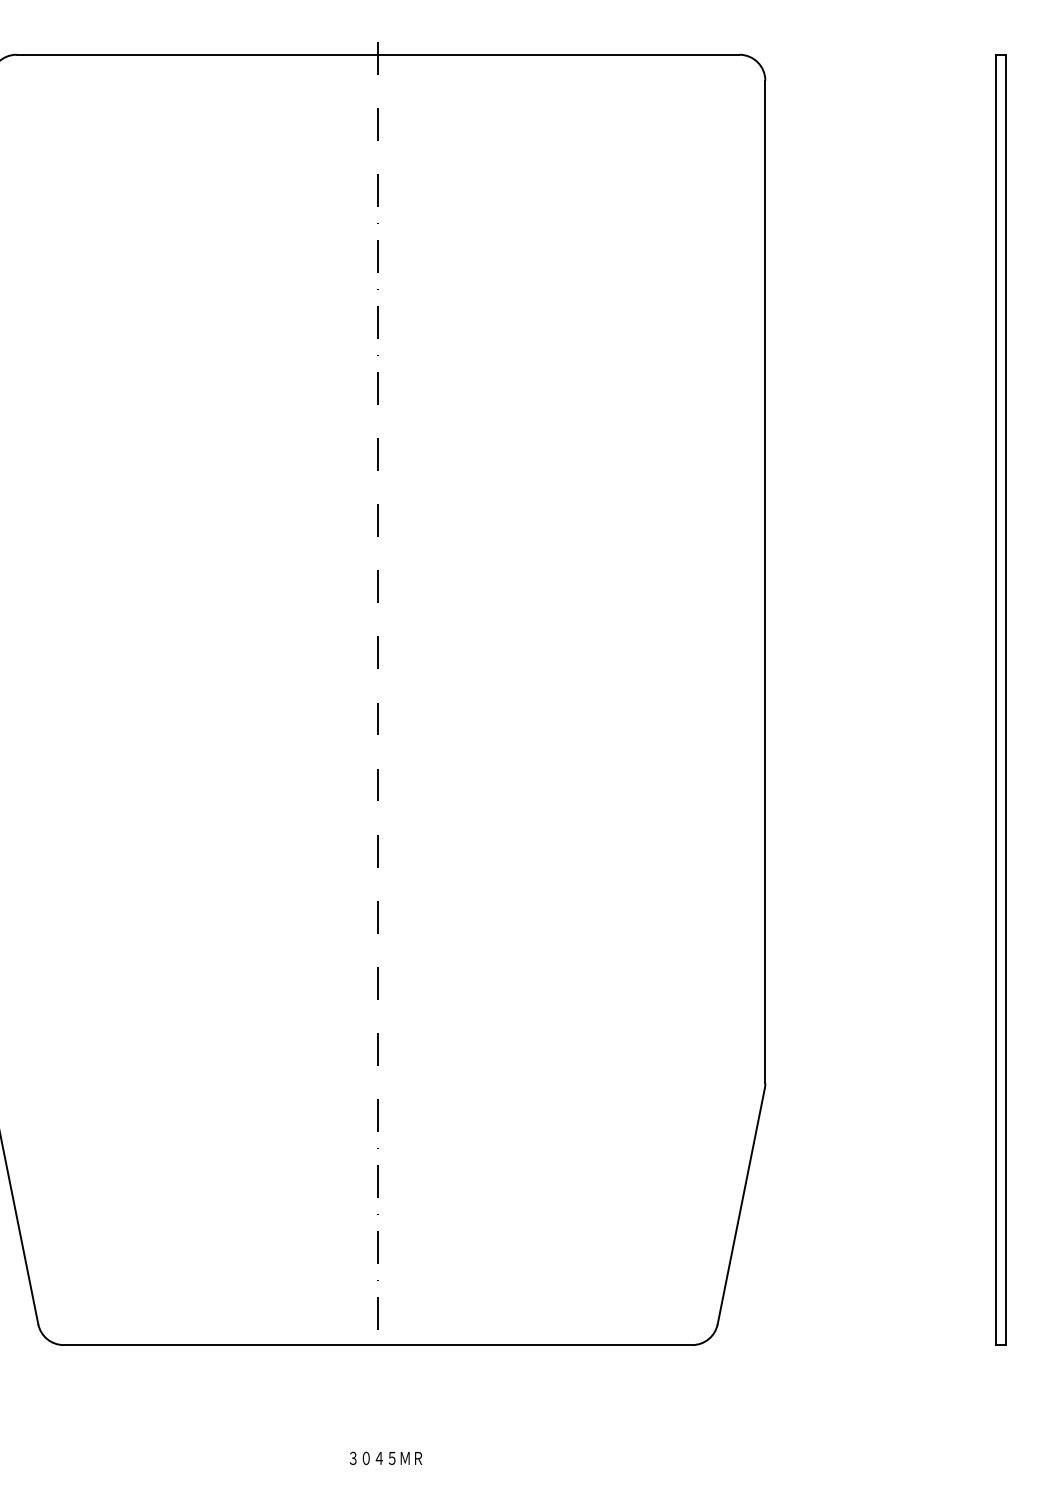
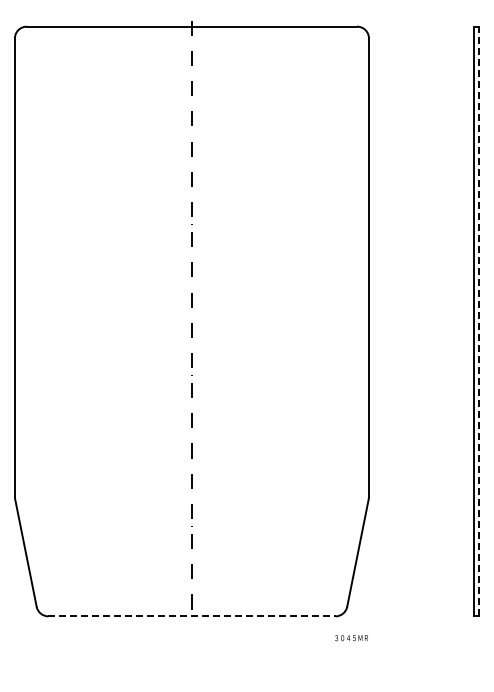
line: (1007, 699) -> (479, 321), solid -> dashed
line: (376, 1345) -> (191, 616), solid -> dashed
text: (385, 1459) -> (351, 638), moved

